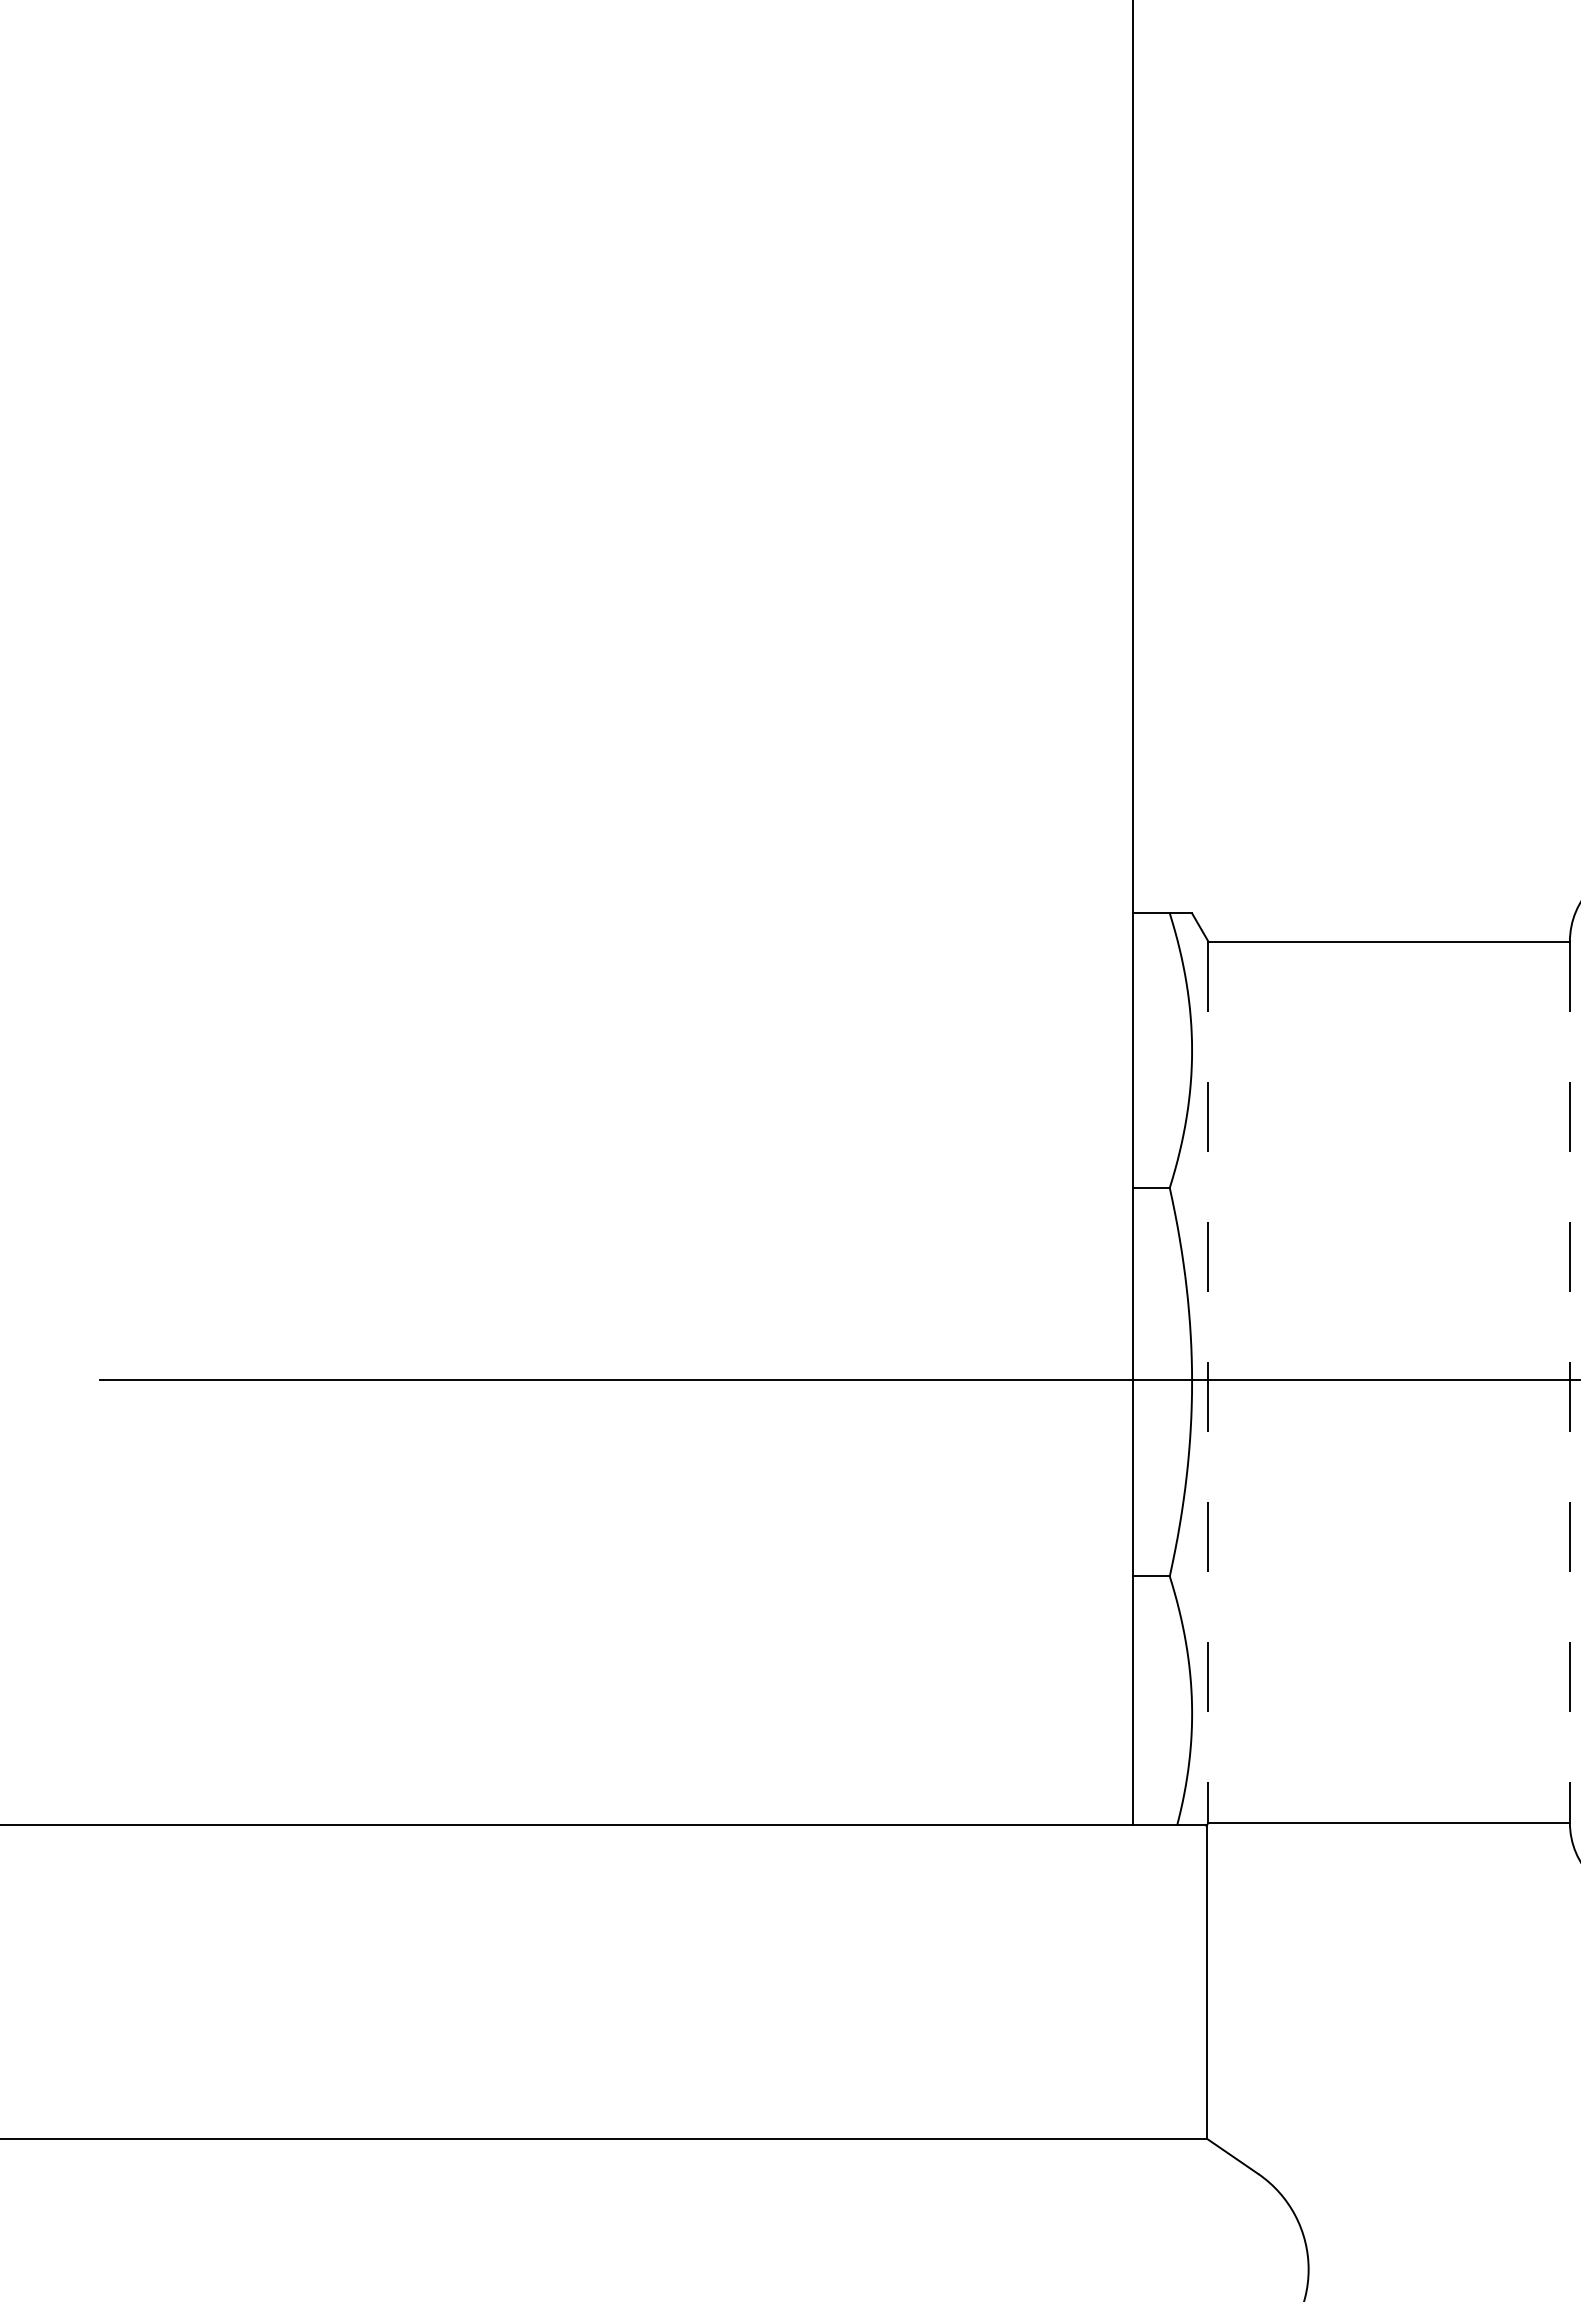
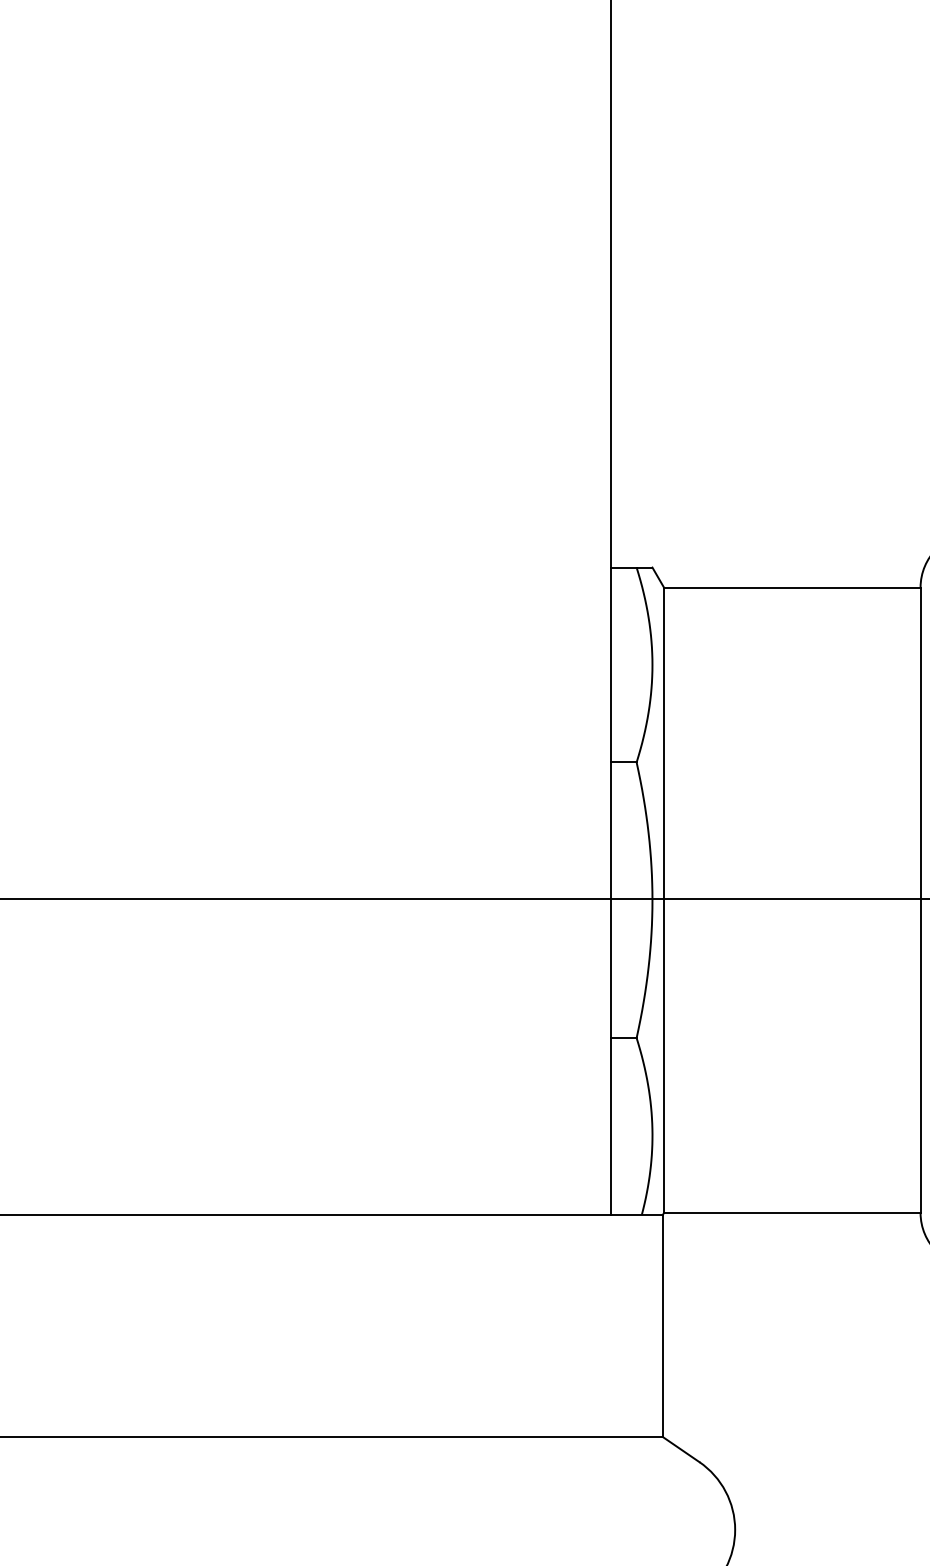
line: (1208, 1382) -> (664, 900), dashed -> solid
line: (1569, 1382) -> (920, 900), dashed -> solid

